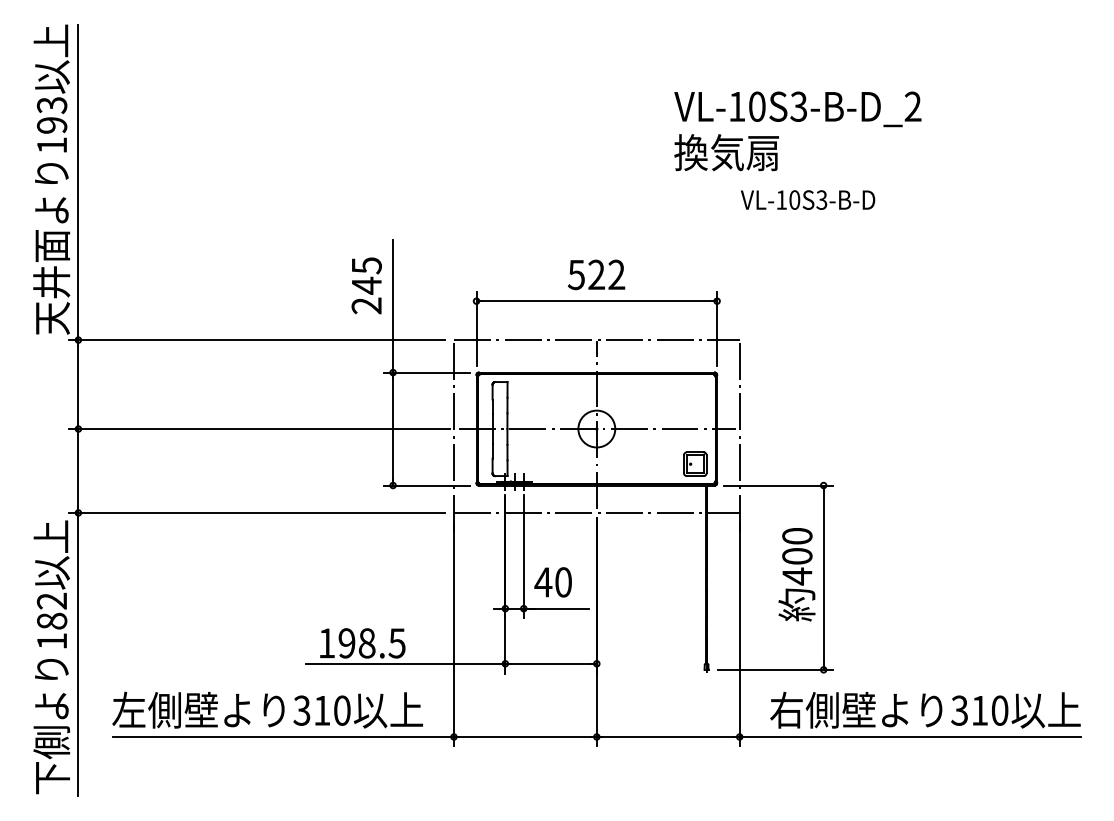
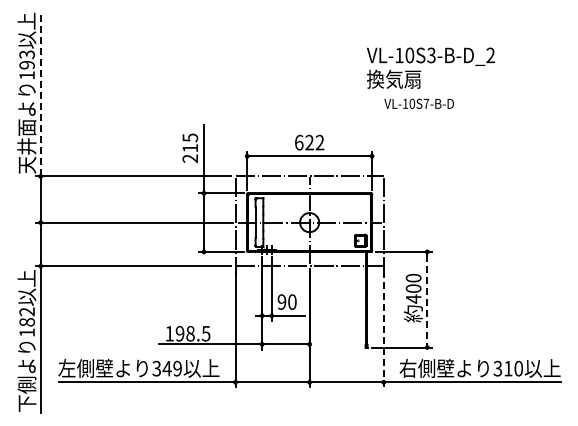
text: (797, 129) -> (430, 67), moved
line: (77, 182) -> (40, 94), solid -> dashed
text: (822, 199) -> (426, 103), VL-10S3-B-D -> VL-10S7-B-D
text: (575, 274) -> (298, 142), 522 -> 622
text: (365, 284) -> (189, 147), 245 -> 215
line: (824, 577) -> (427, 299), solid -> dashed
text: (542, 581) -> (281, 301), 40 -> 90
line: (739, 635) -> (383, 329), solid -> dashed
text: (330, 710) -> (171, 368), 310 -> 349

